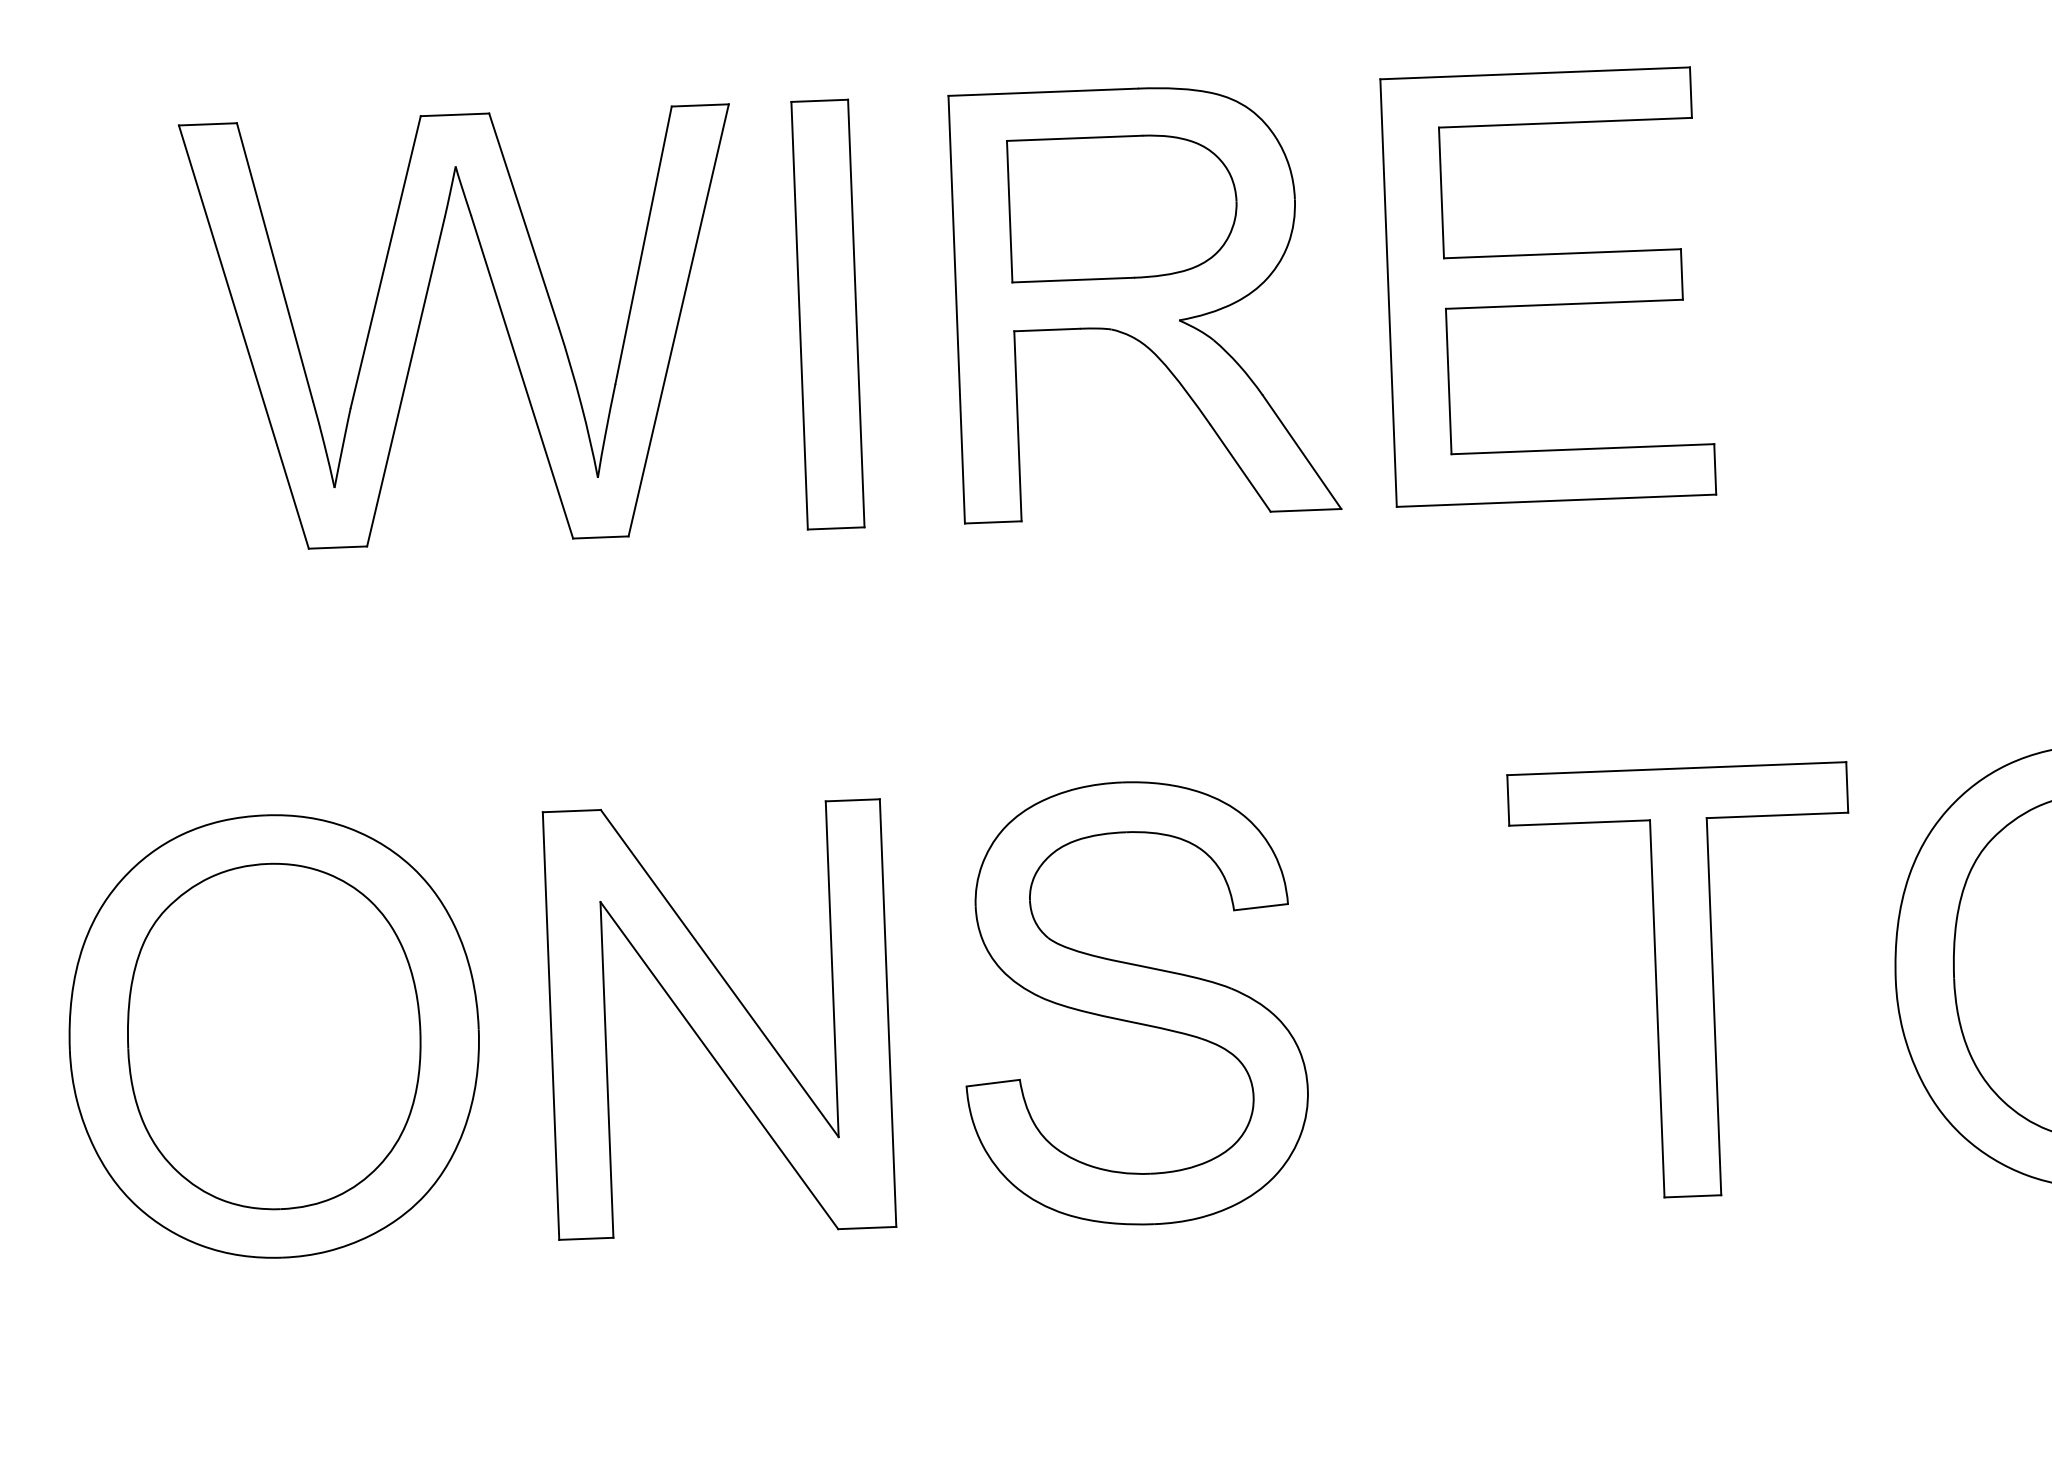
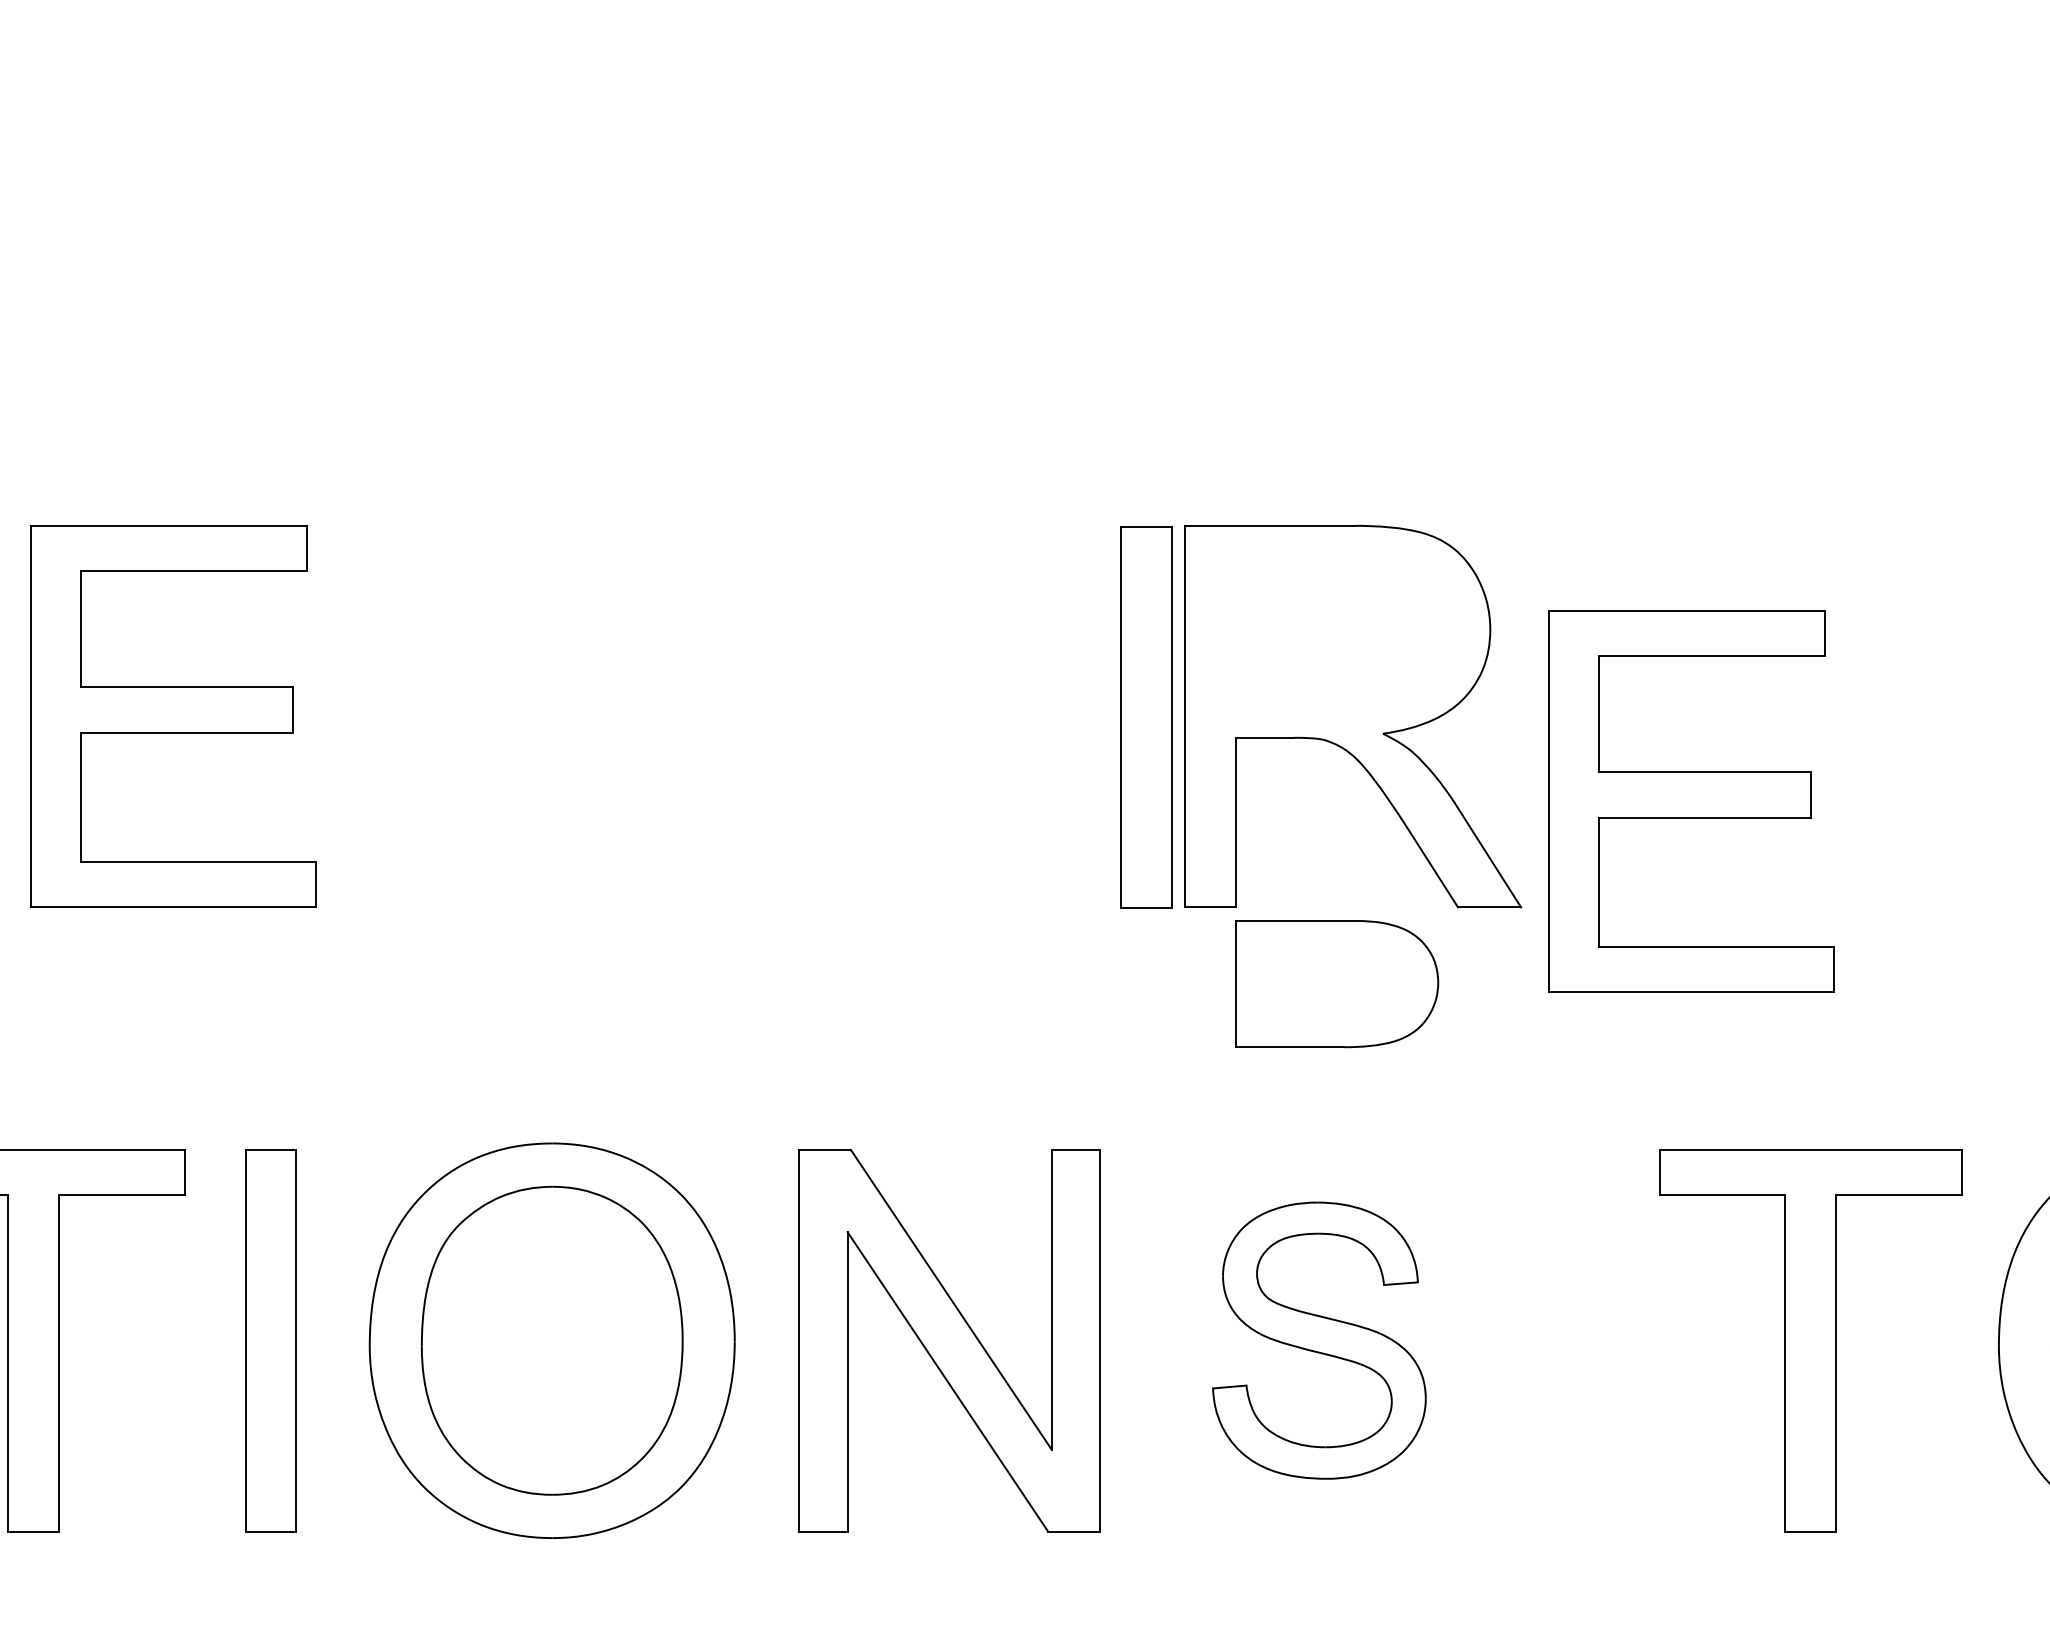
part: (1123, 207) -> (1337, 984), moved
part: (1548, 286) -> (1691, 801), moved
part: (828, 314) -> (1146, 717), moved
part: (422, 320) -> (708, 707), removed
part: (1134, 1003) -> (1319, 1340), size x0.7

